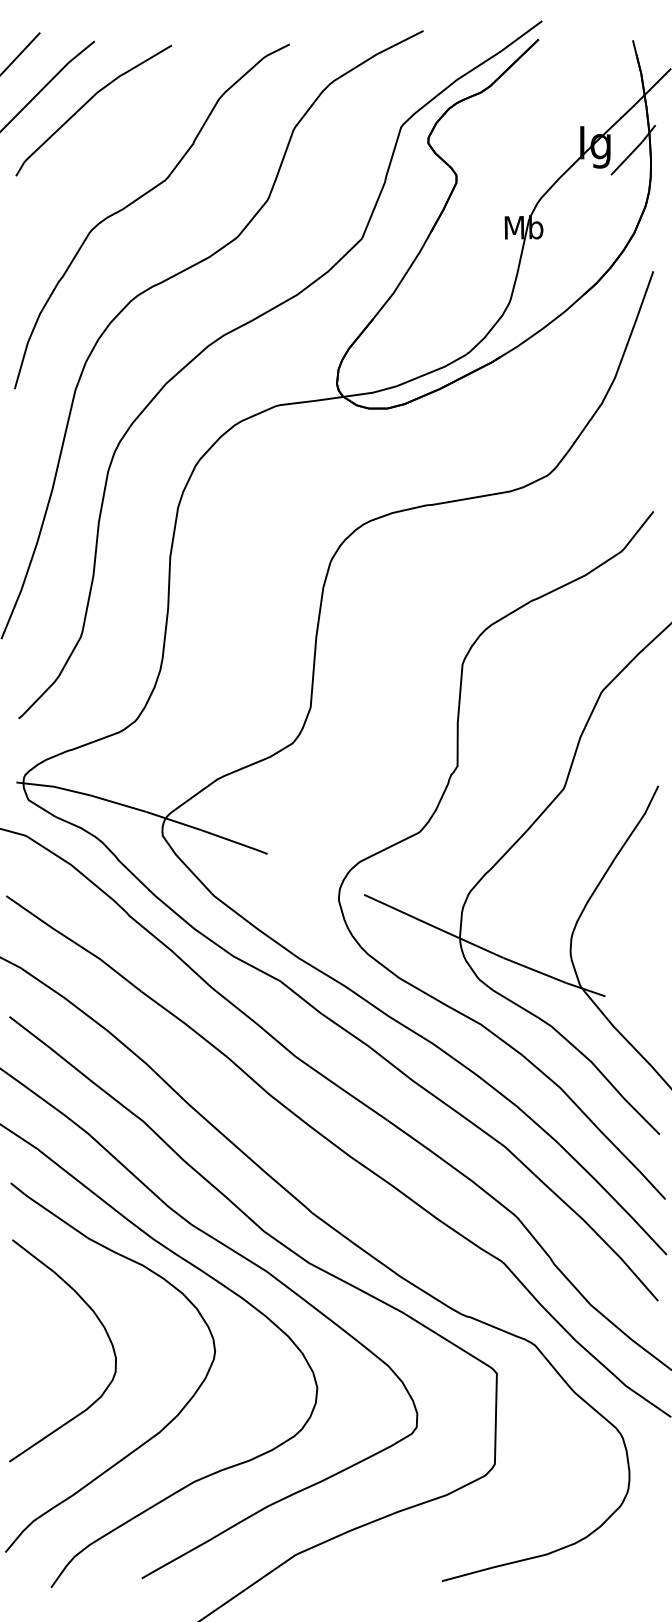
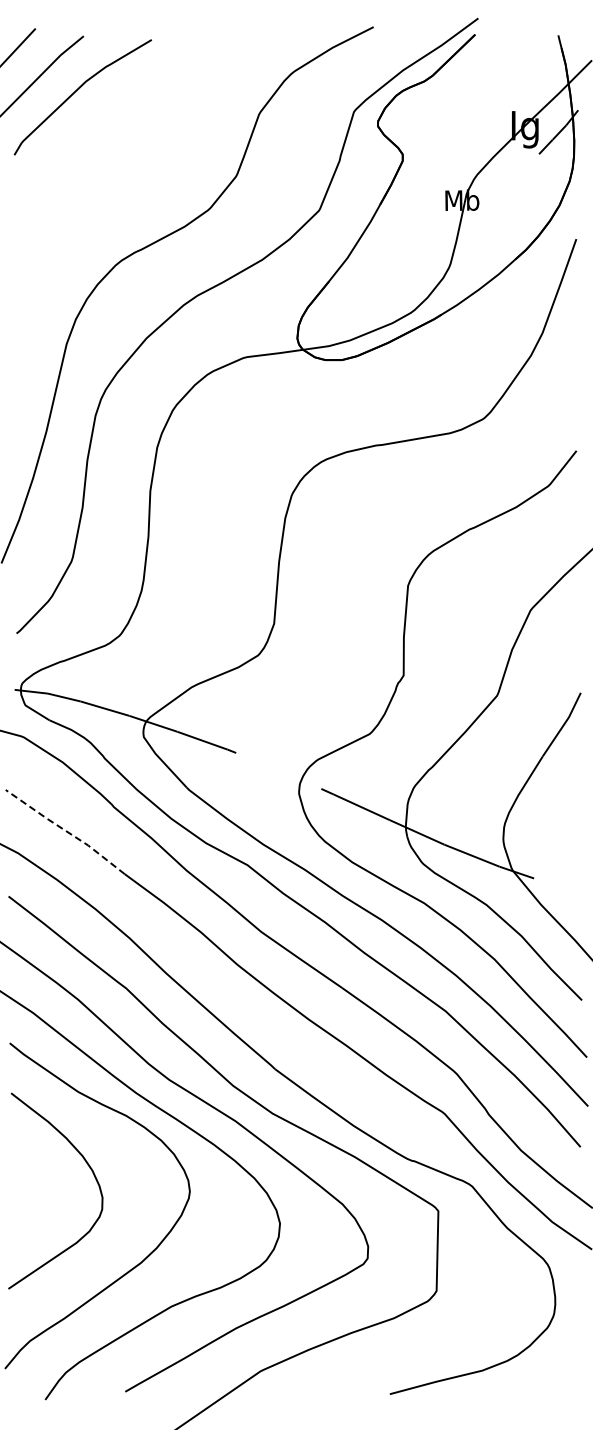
curve: (139, 199) -> (123, 175), removed
line: (74, 941) -> (65, 830), solid -> dashed

